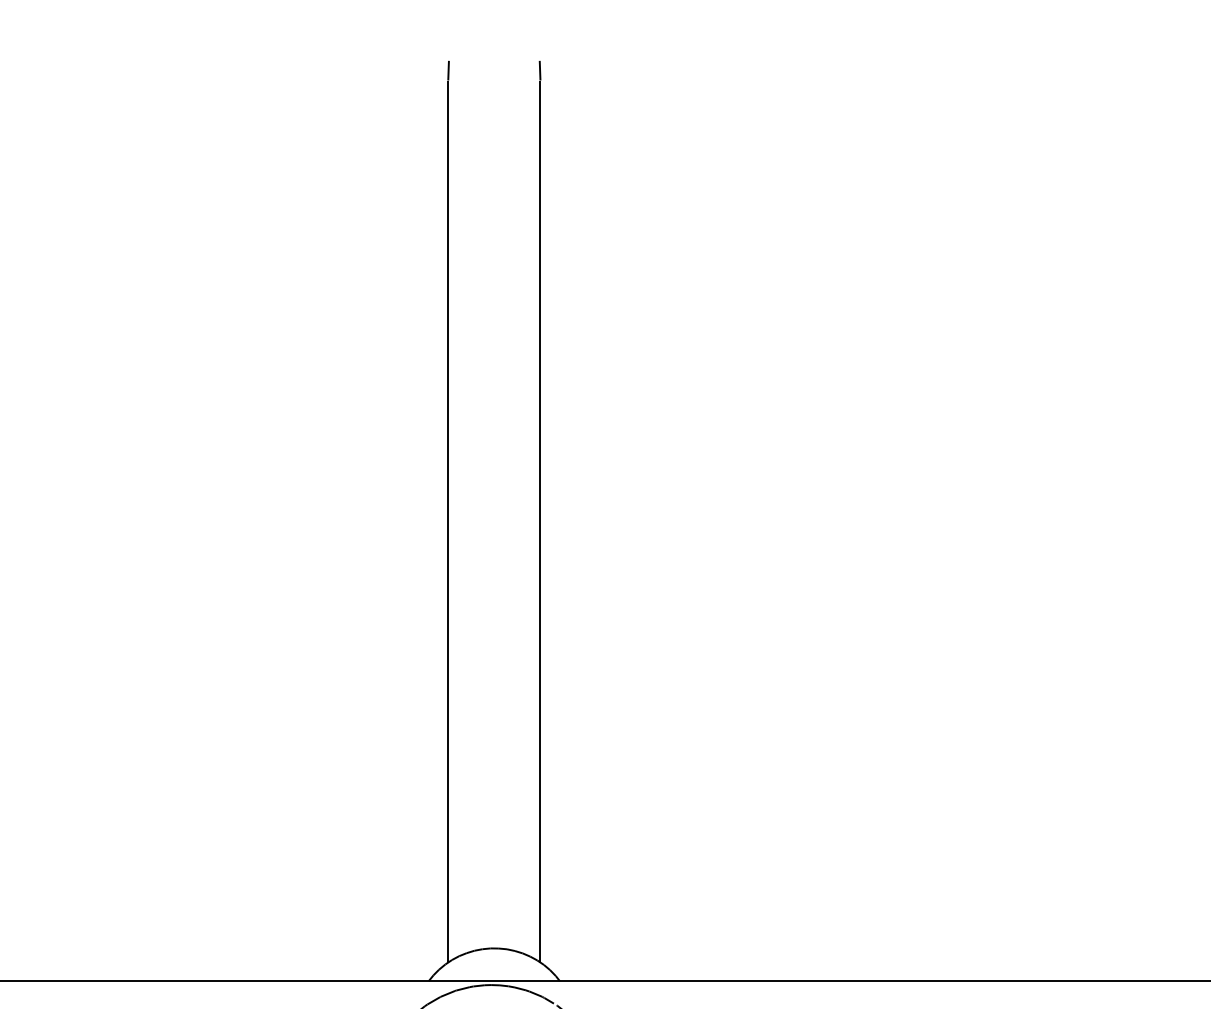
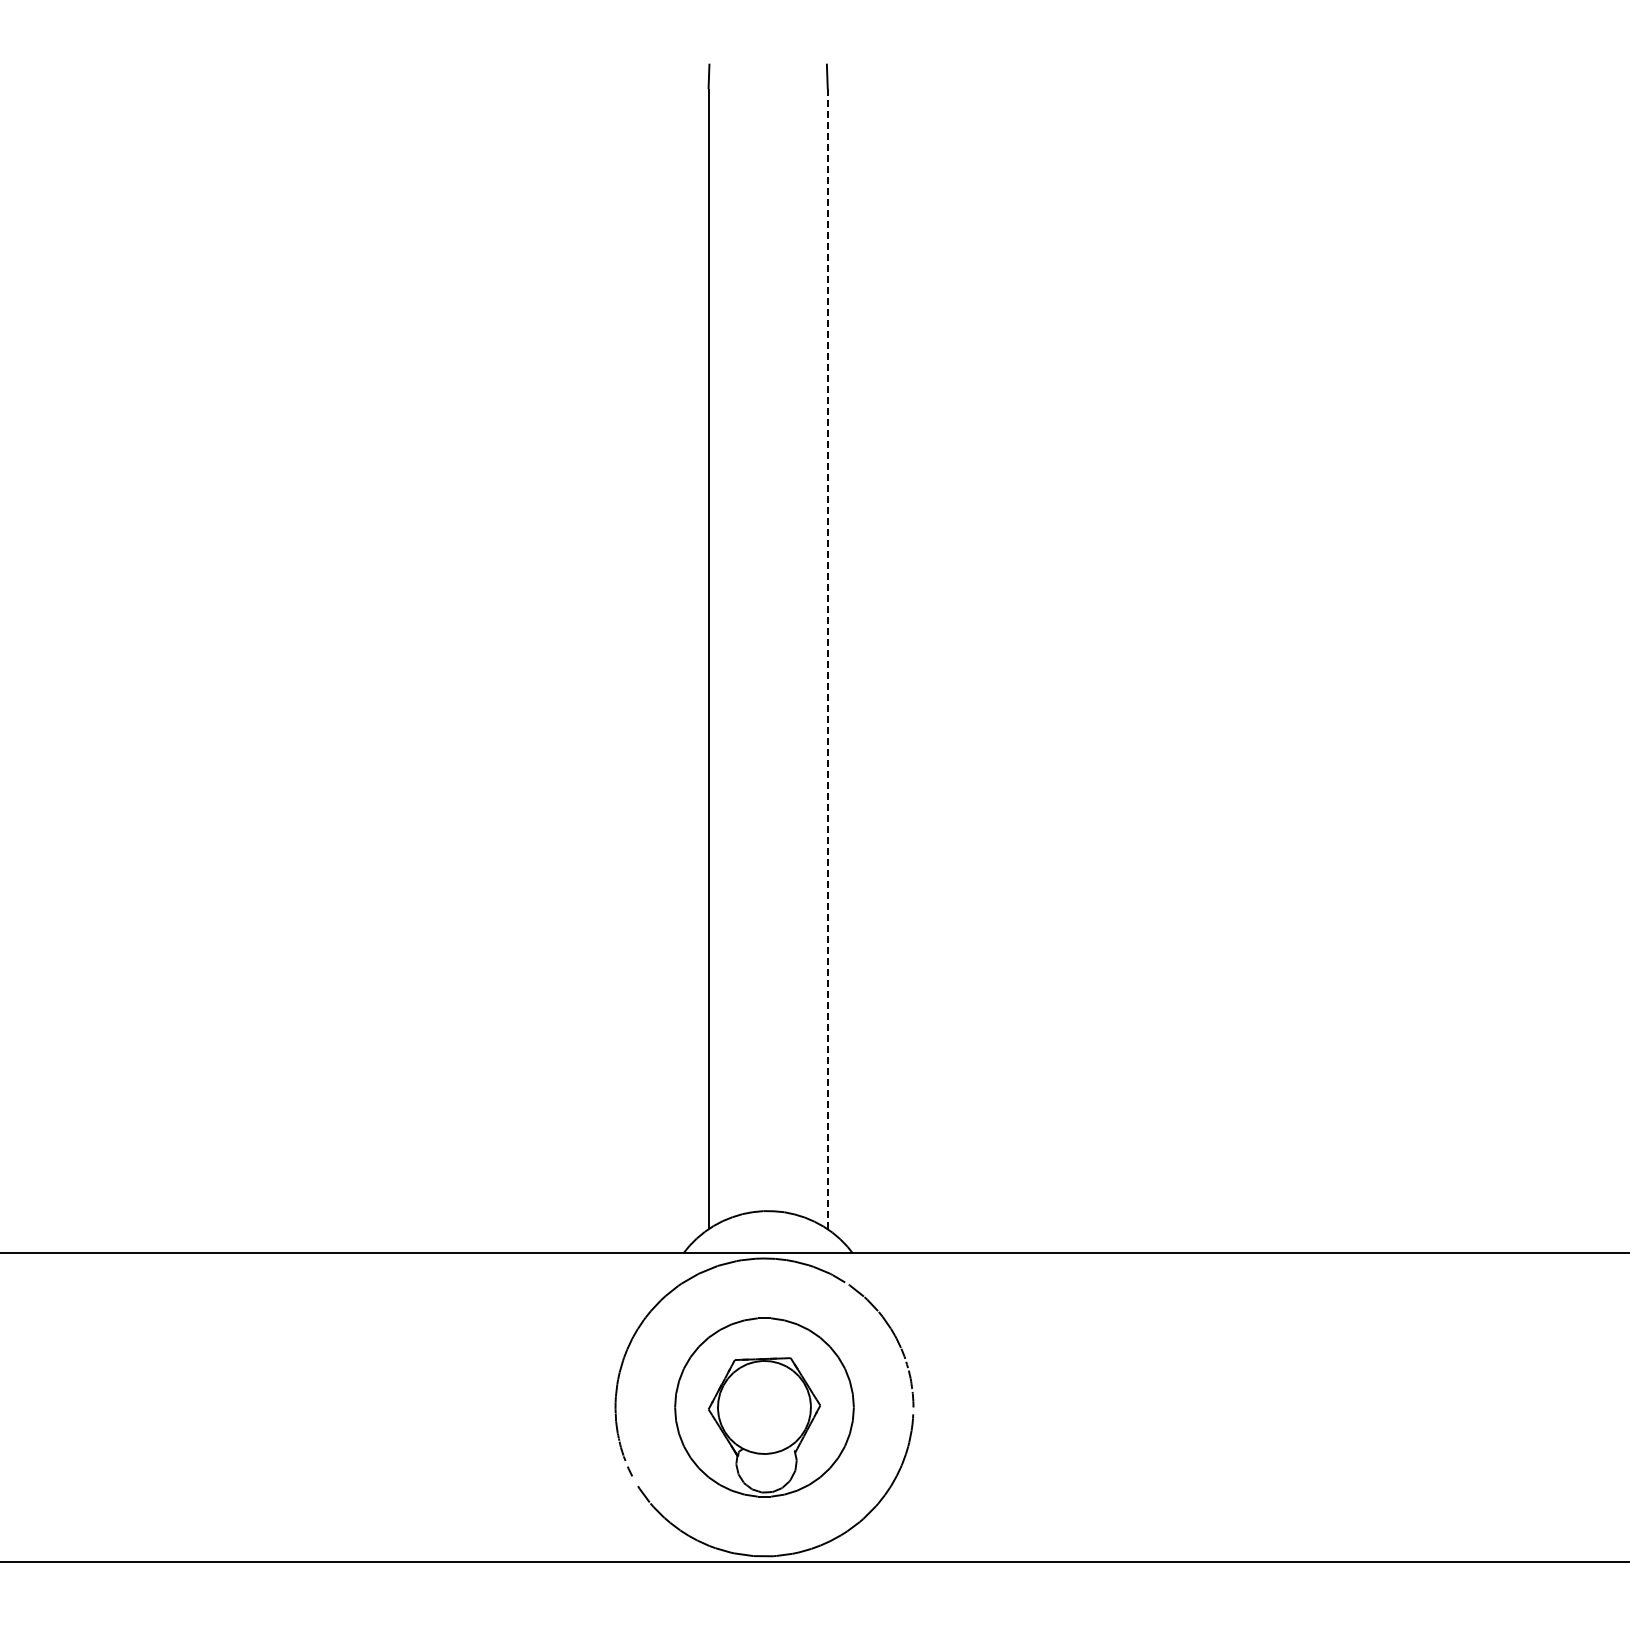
line: (540, 520) -> (827, 658), solid -> dashed

